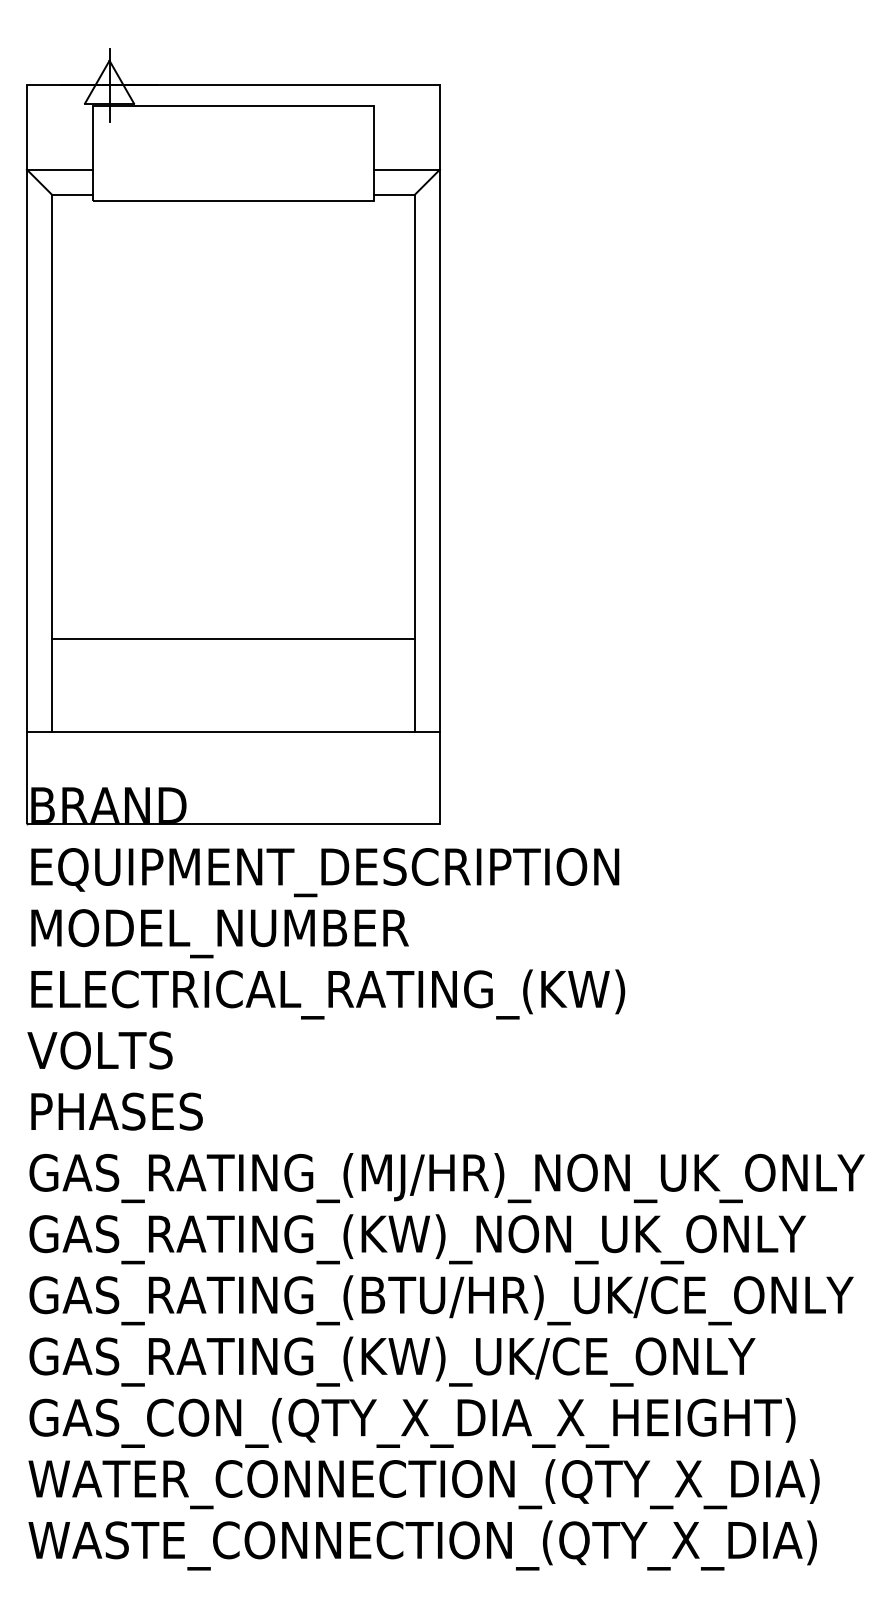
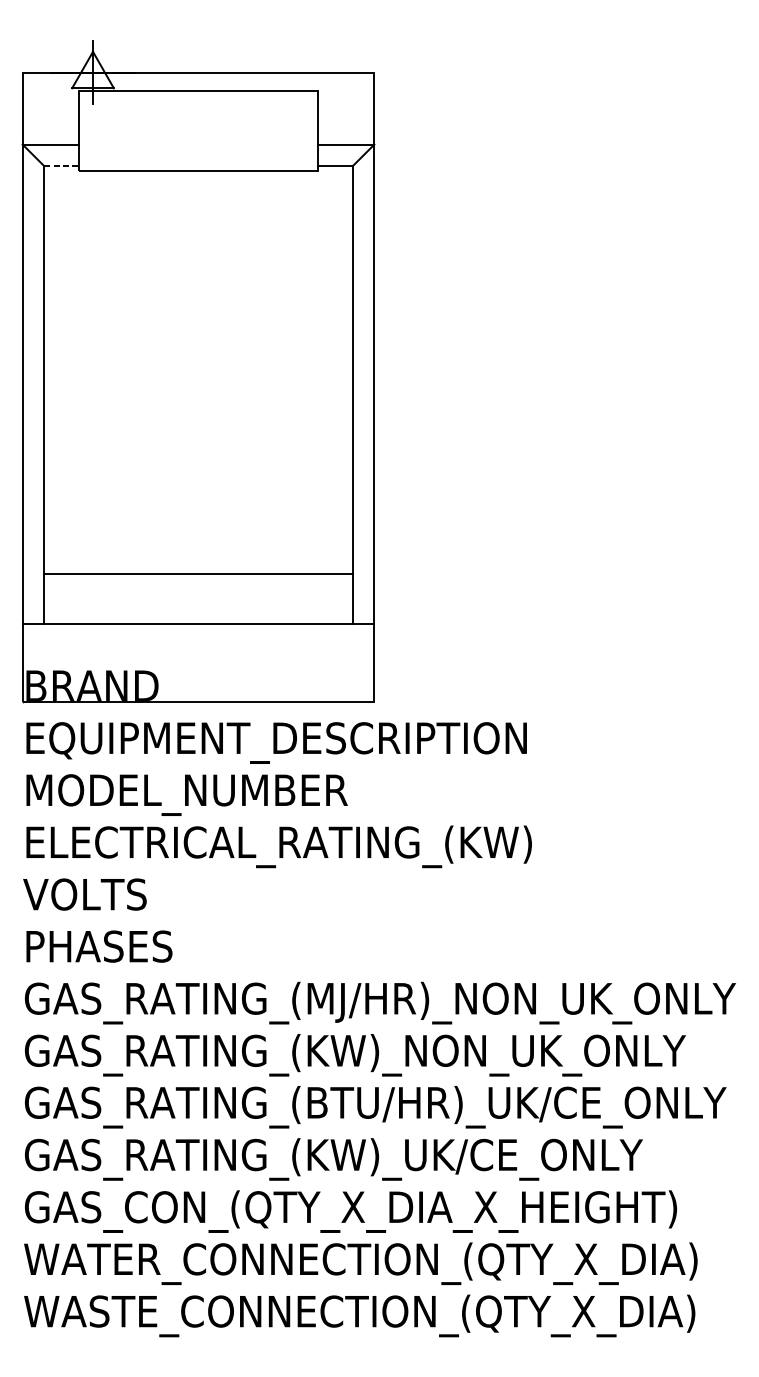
line: (72, 194) -> (61, 165), solid -> dashed
line: (233, 639) -> (198, 574), moved

